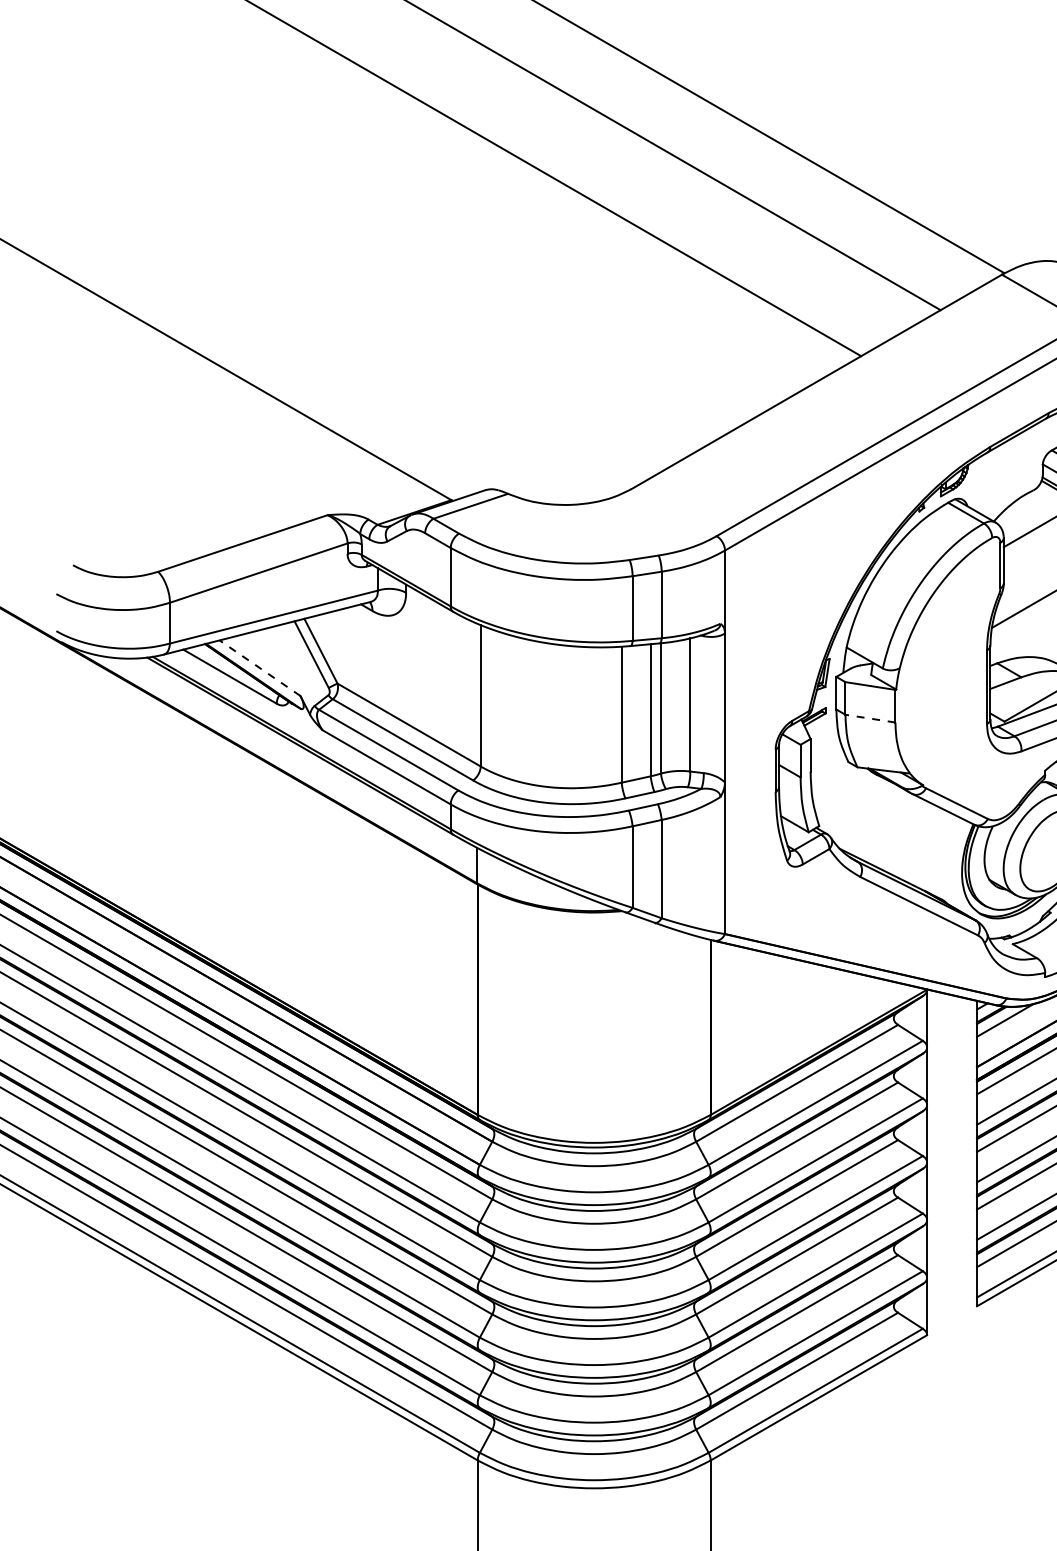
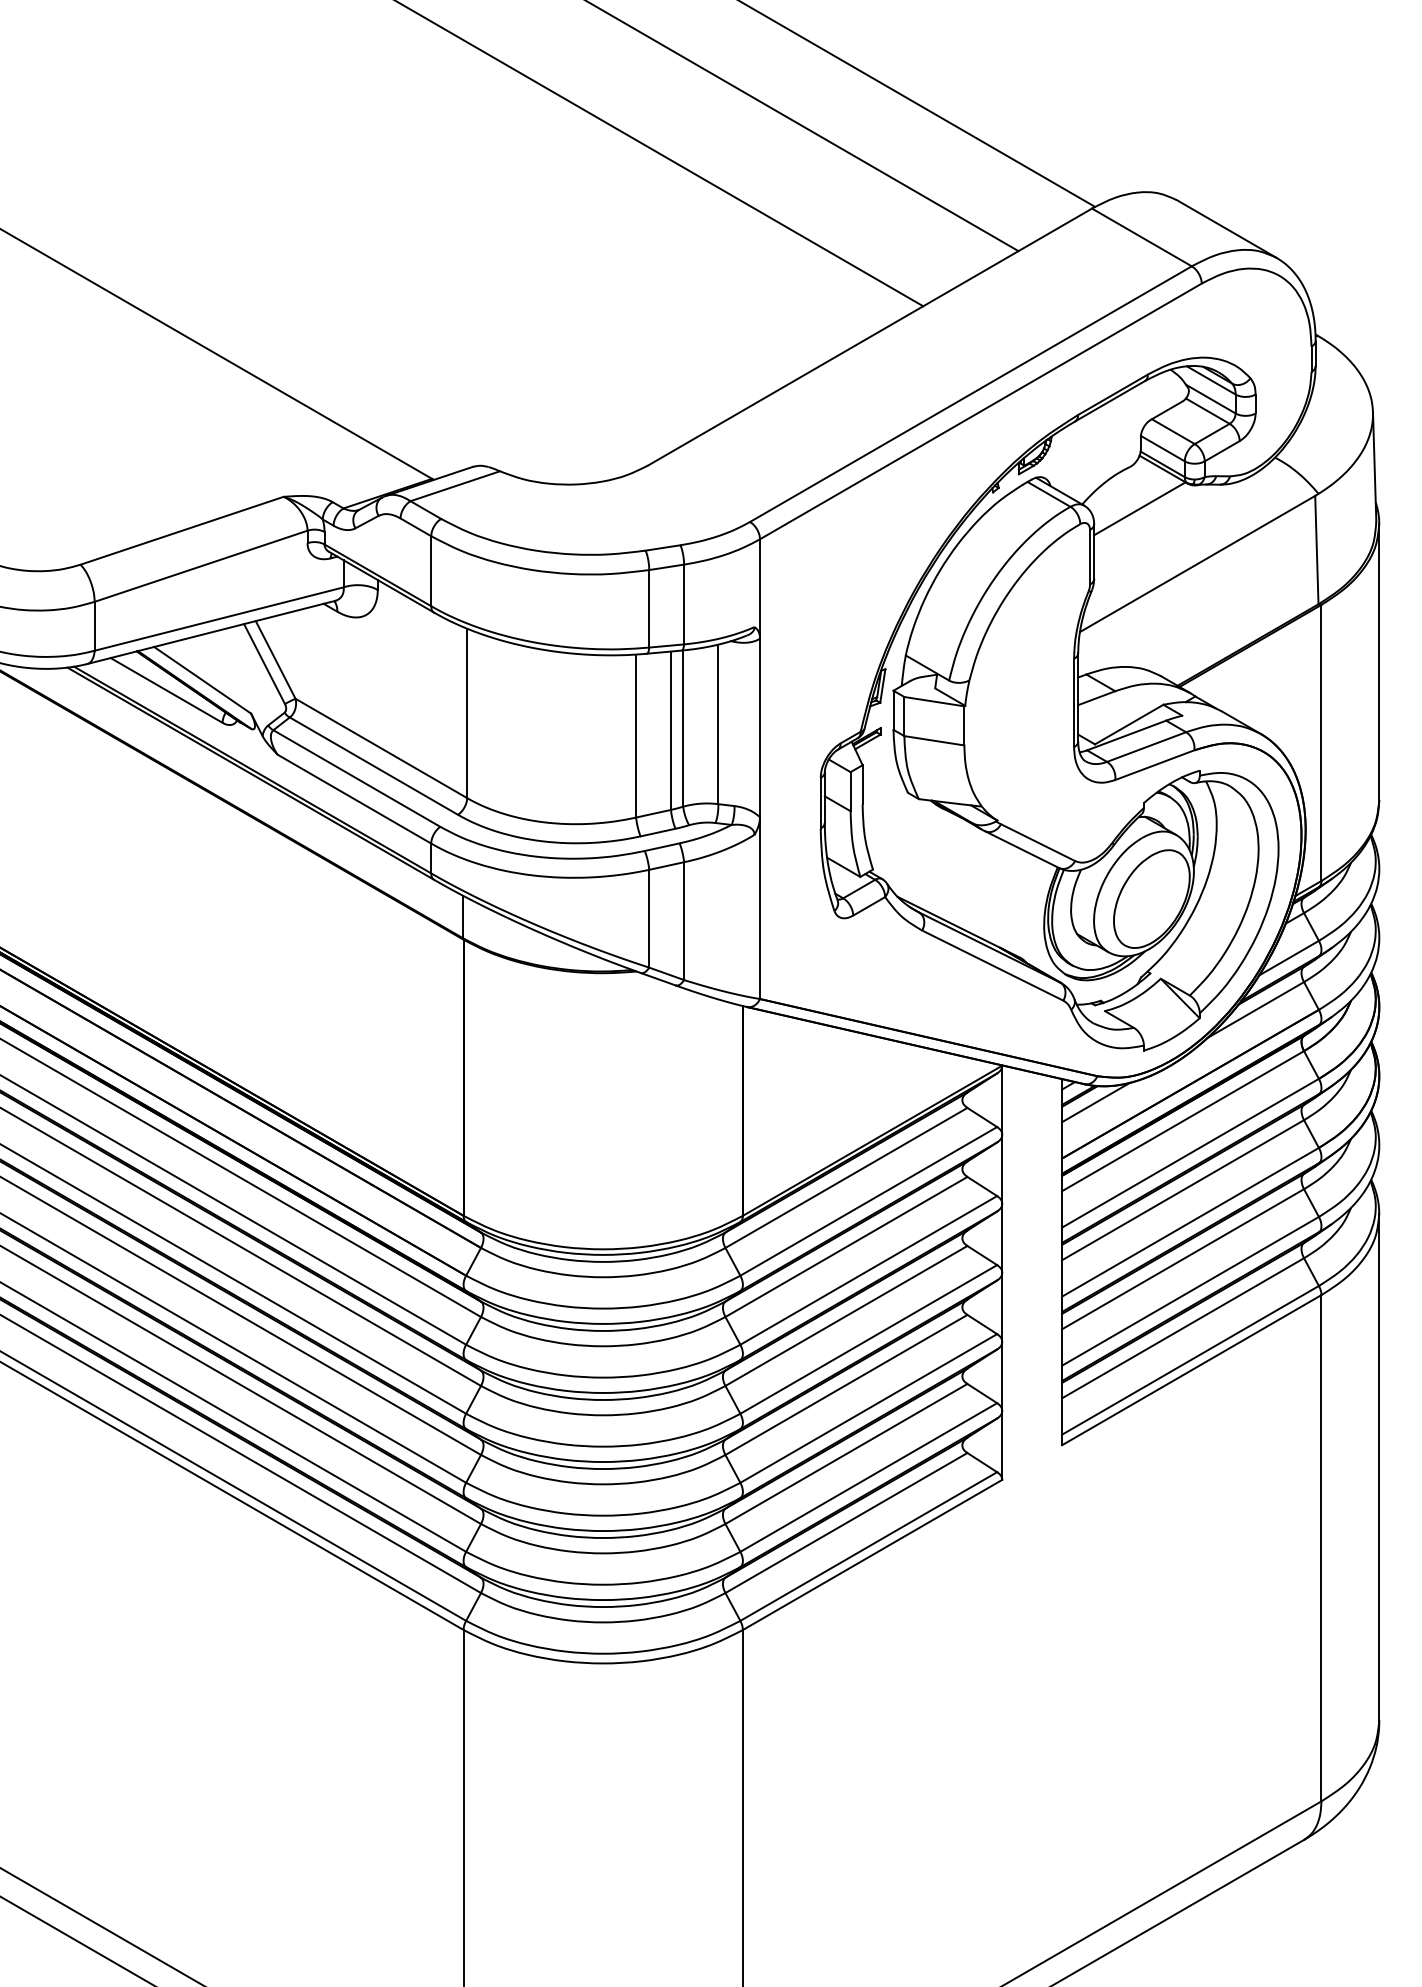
line: (259, 668) -> (202, 680), dashed -> solid
line: (869, 718) -> (933, 740), dashed -> solid

